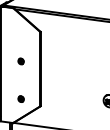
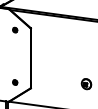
part: (21, 60) -> (15, 29), moved

